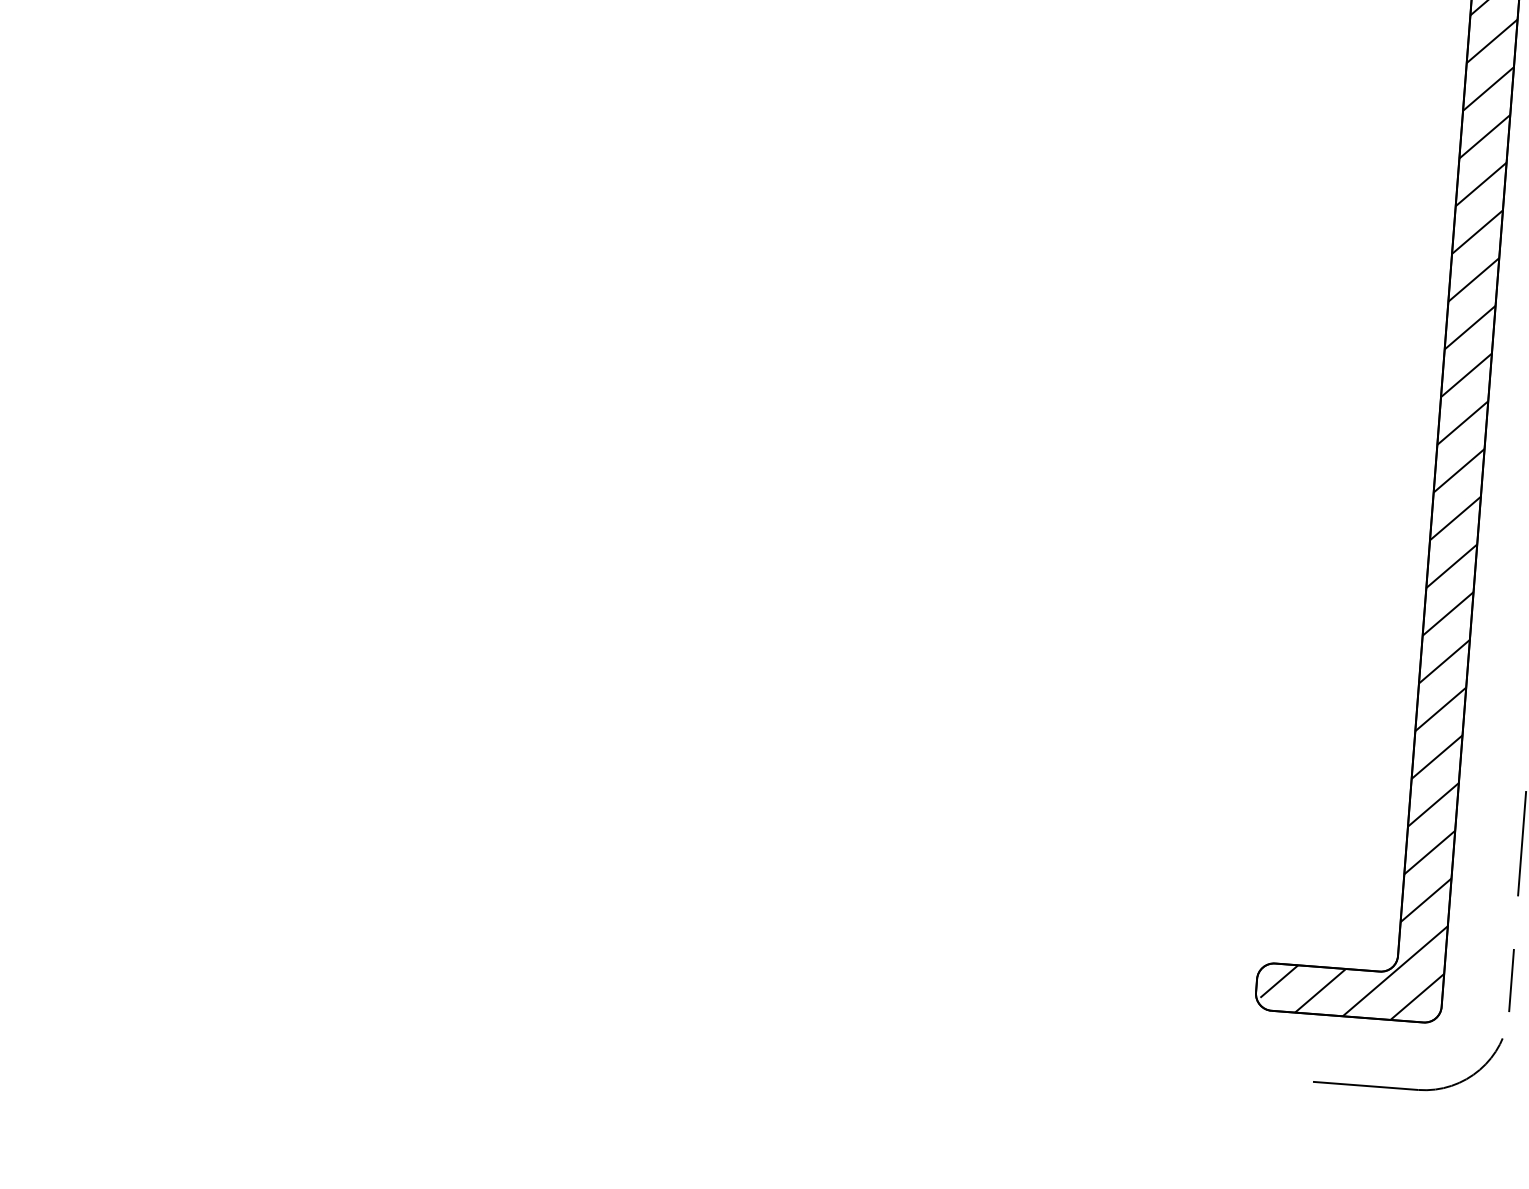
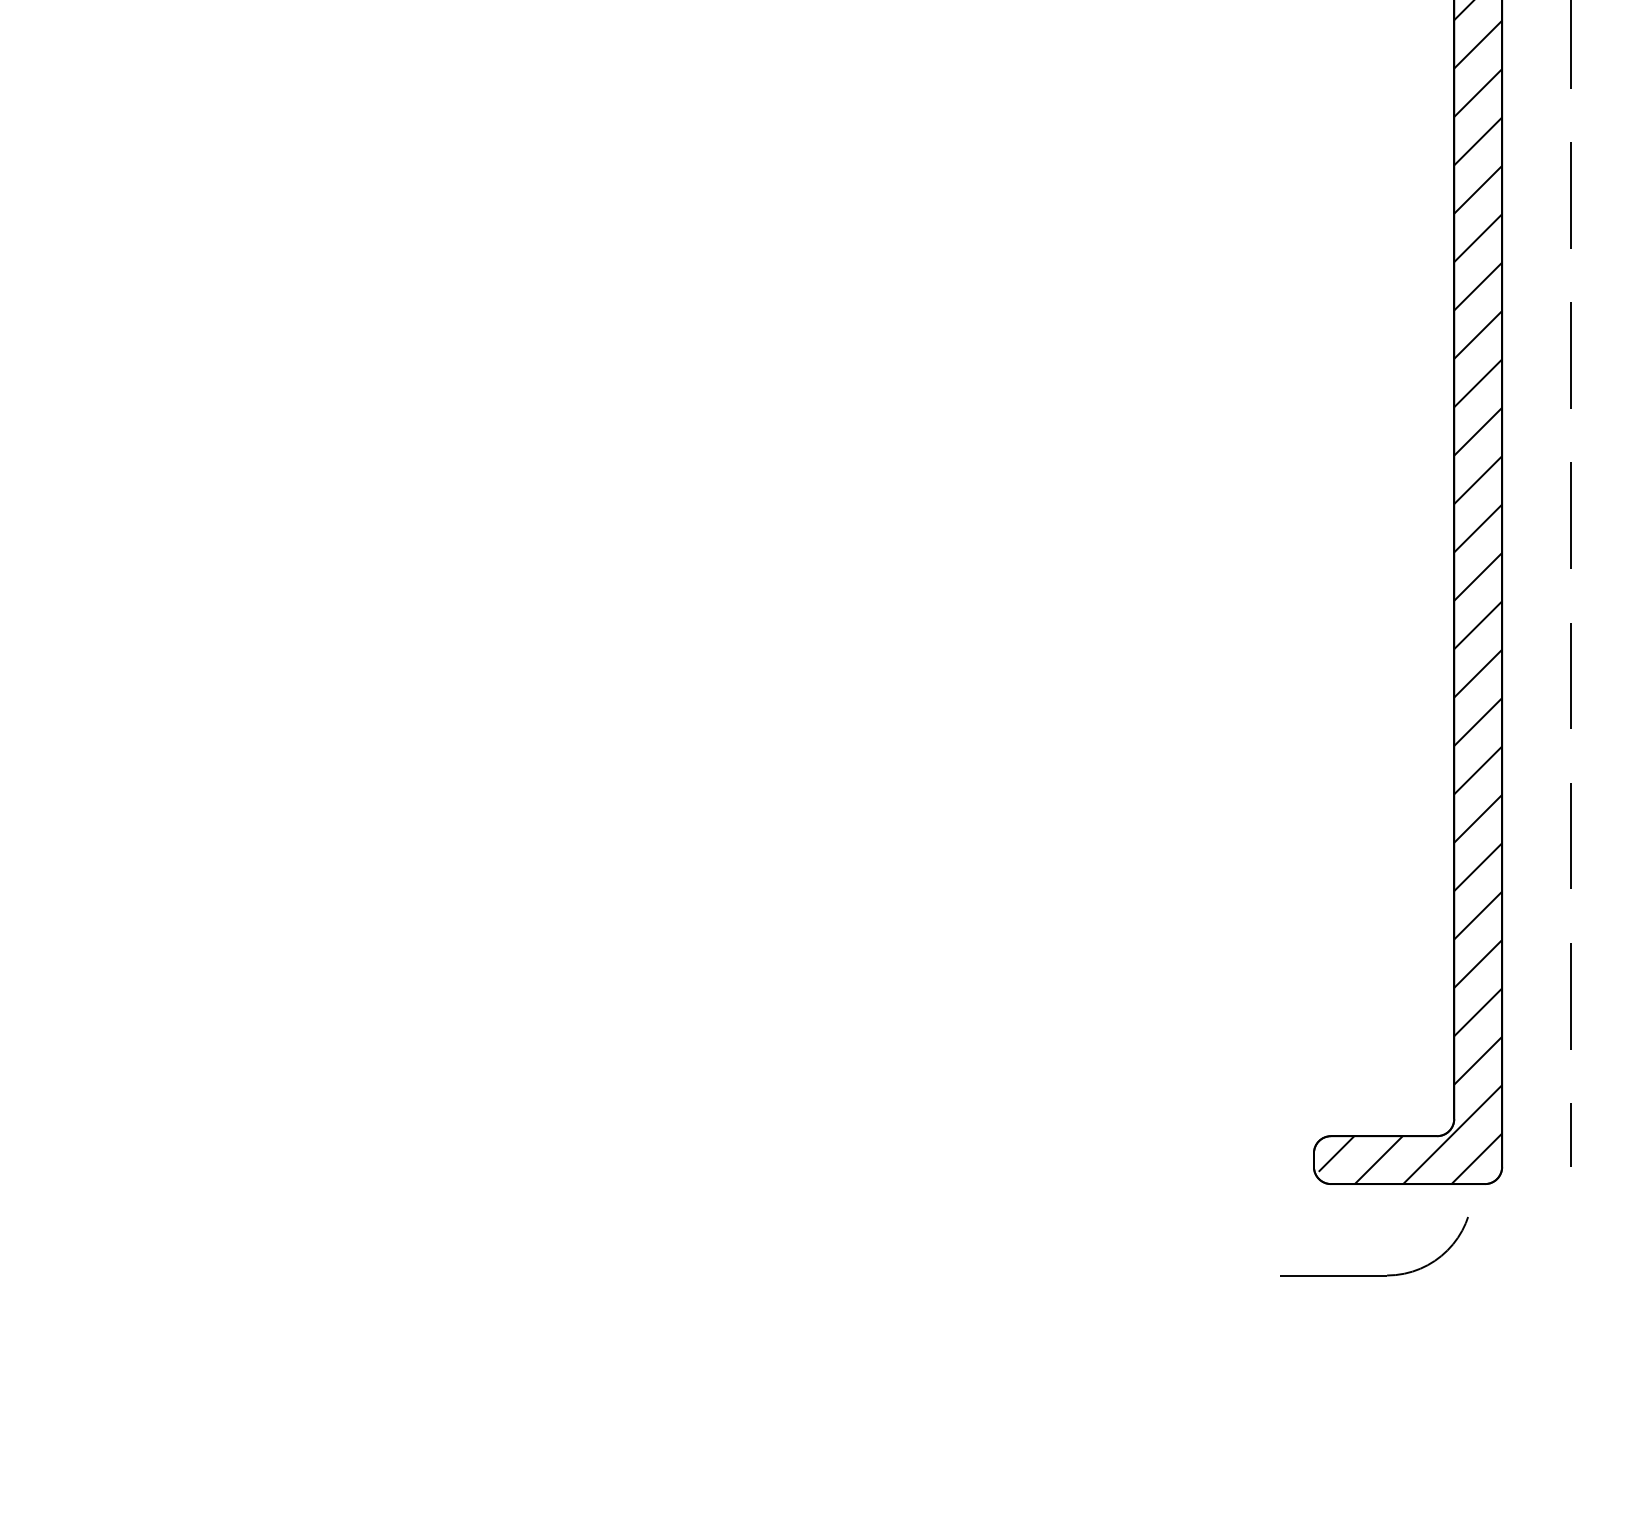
part: (1405, 1089) -> (1374, 1275), moved

